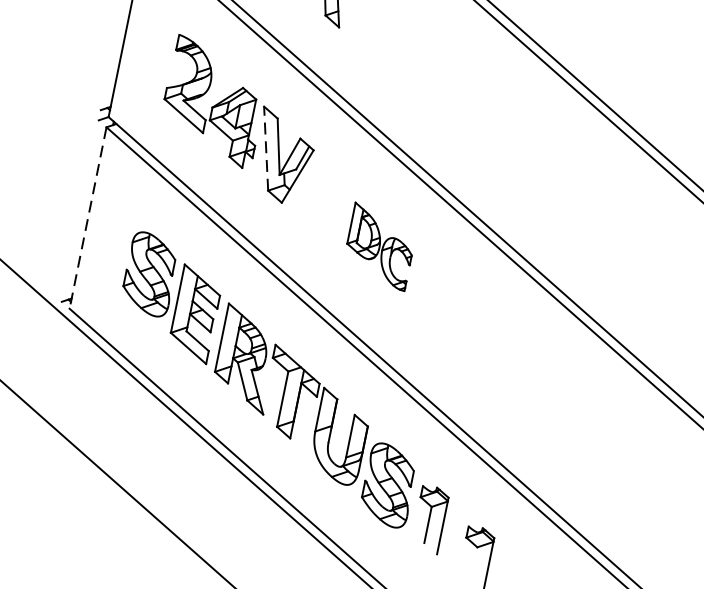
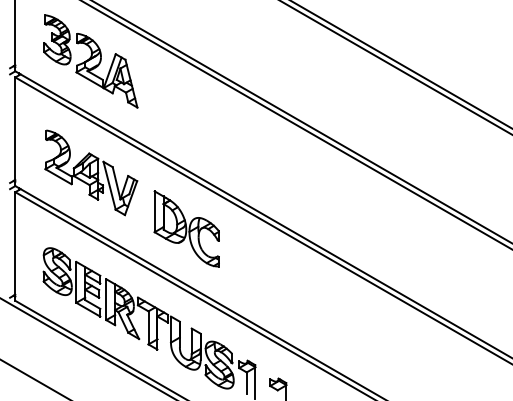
line: (266, 148) -> (109, 185), dashed -> solid
line: (87, 219) -> (15, 247), dashed -> solid
part: (380, 246) -> (186, 228), size x1.67

